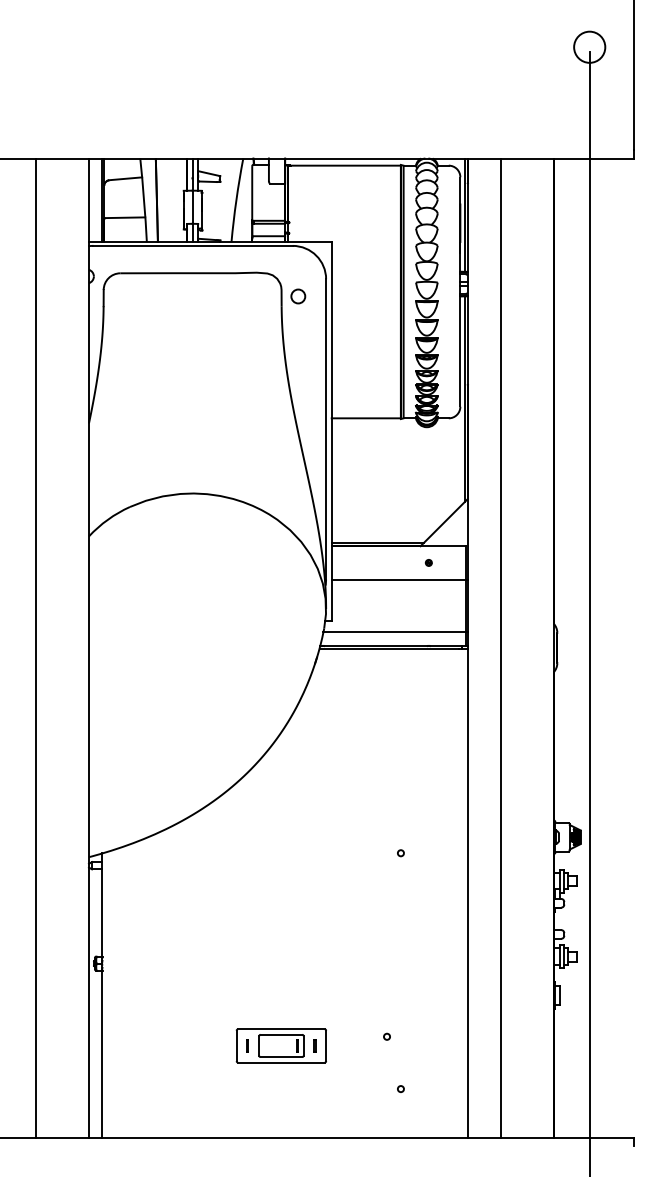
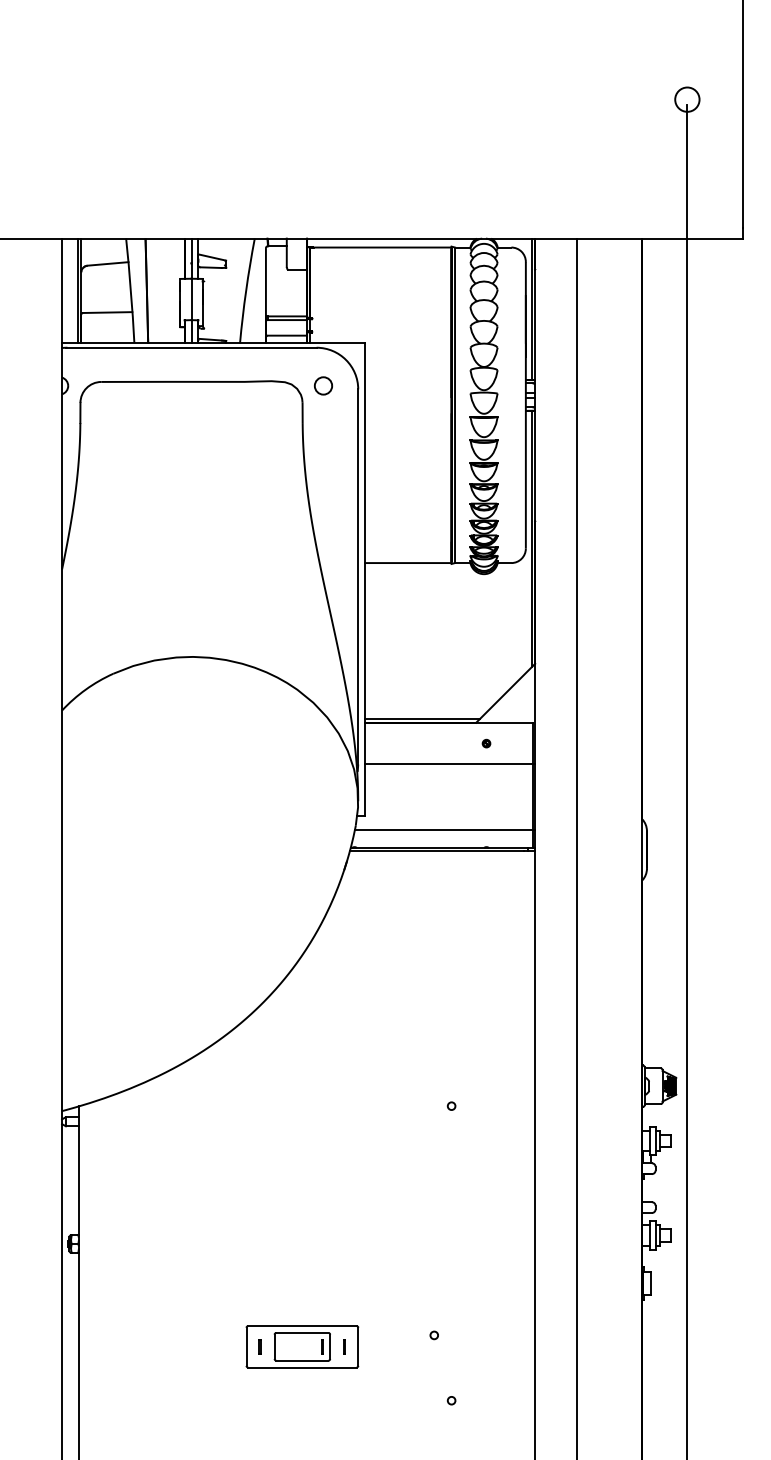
circle: (589, 47) -> (687, 99), size x0.62
circle: (298, 296) -> (323, 385), moved

